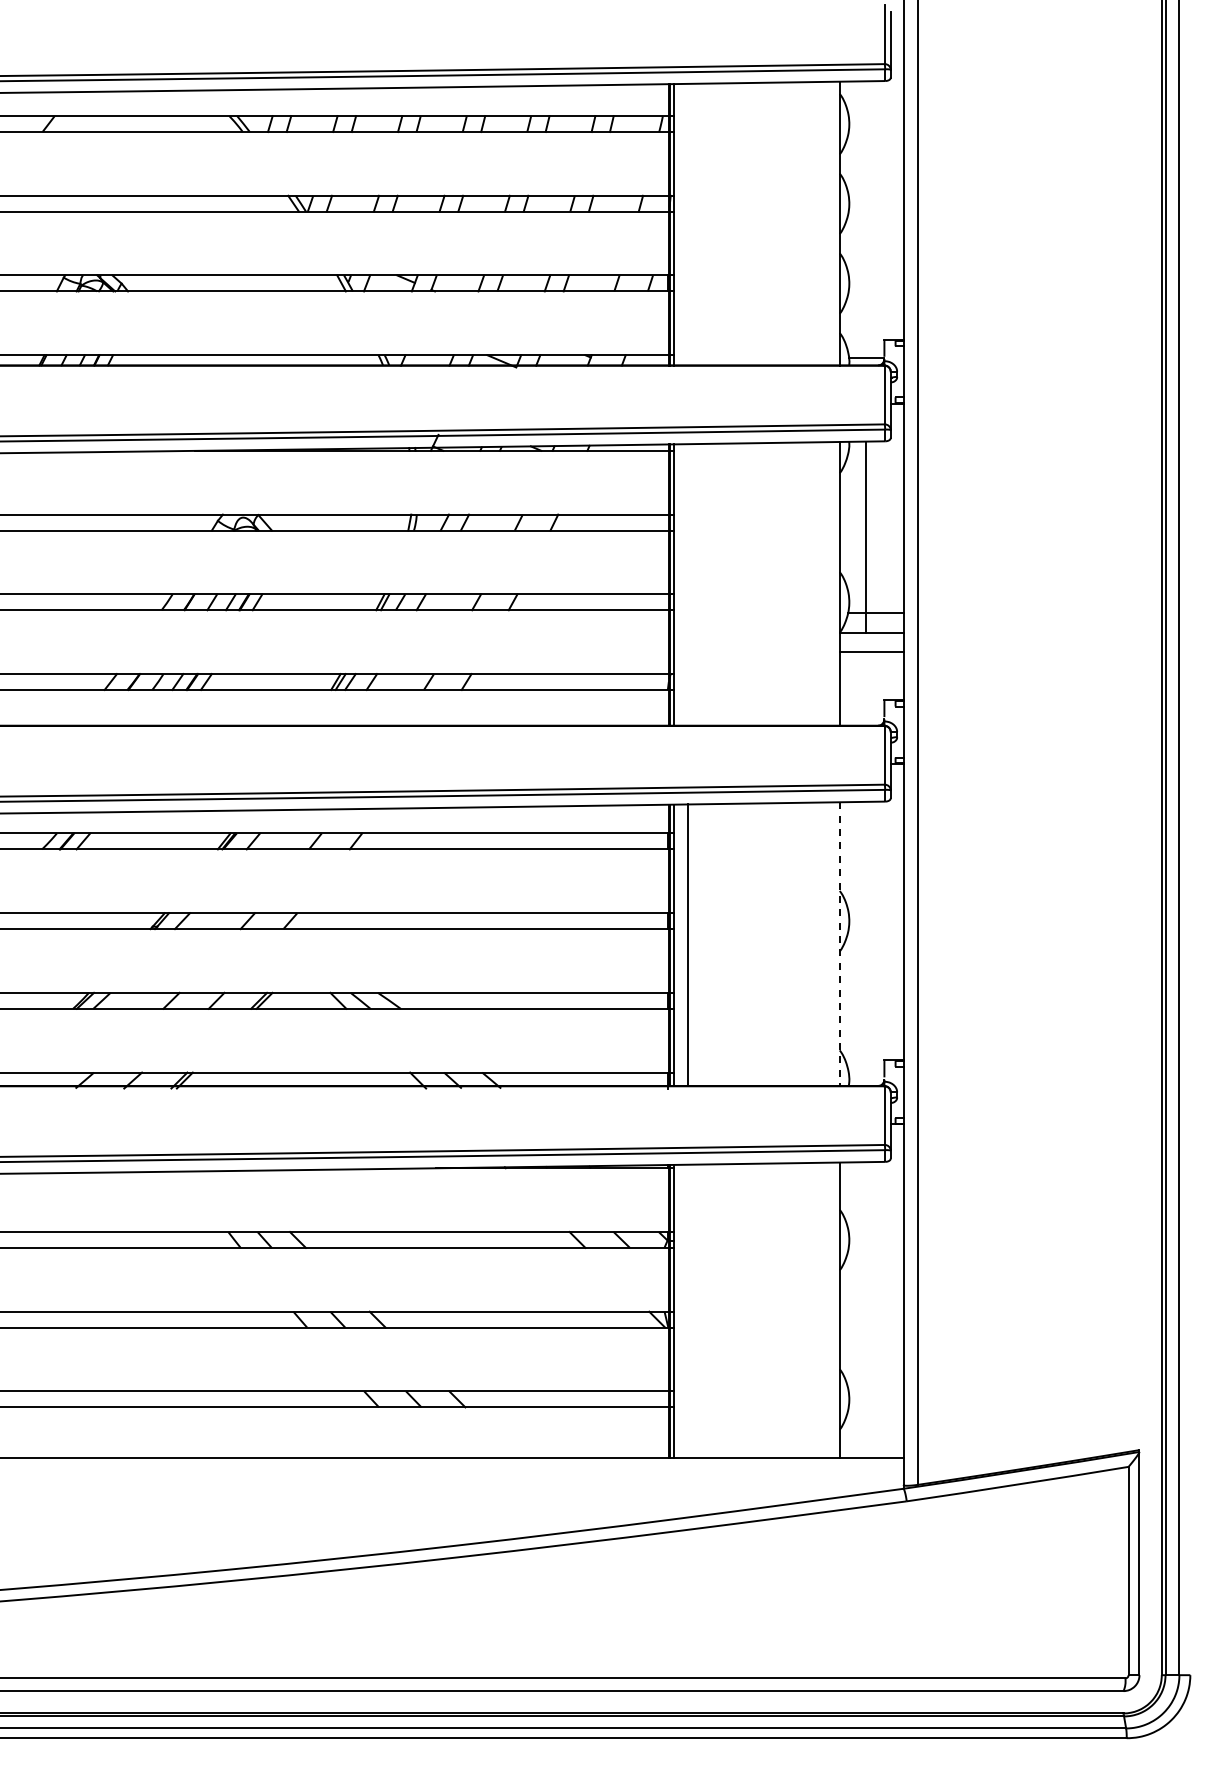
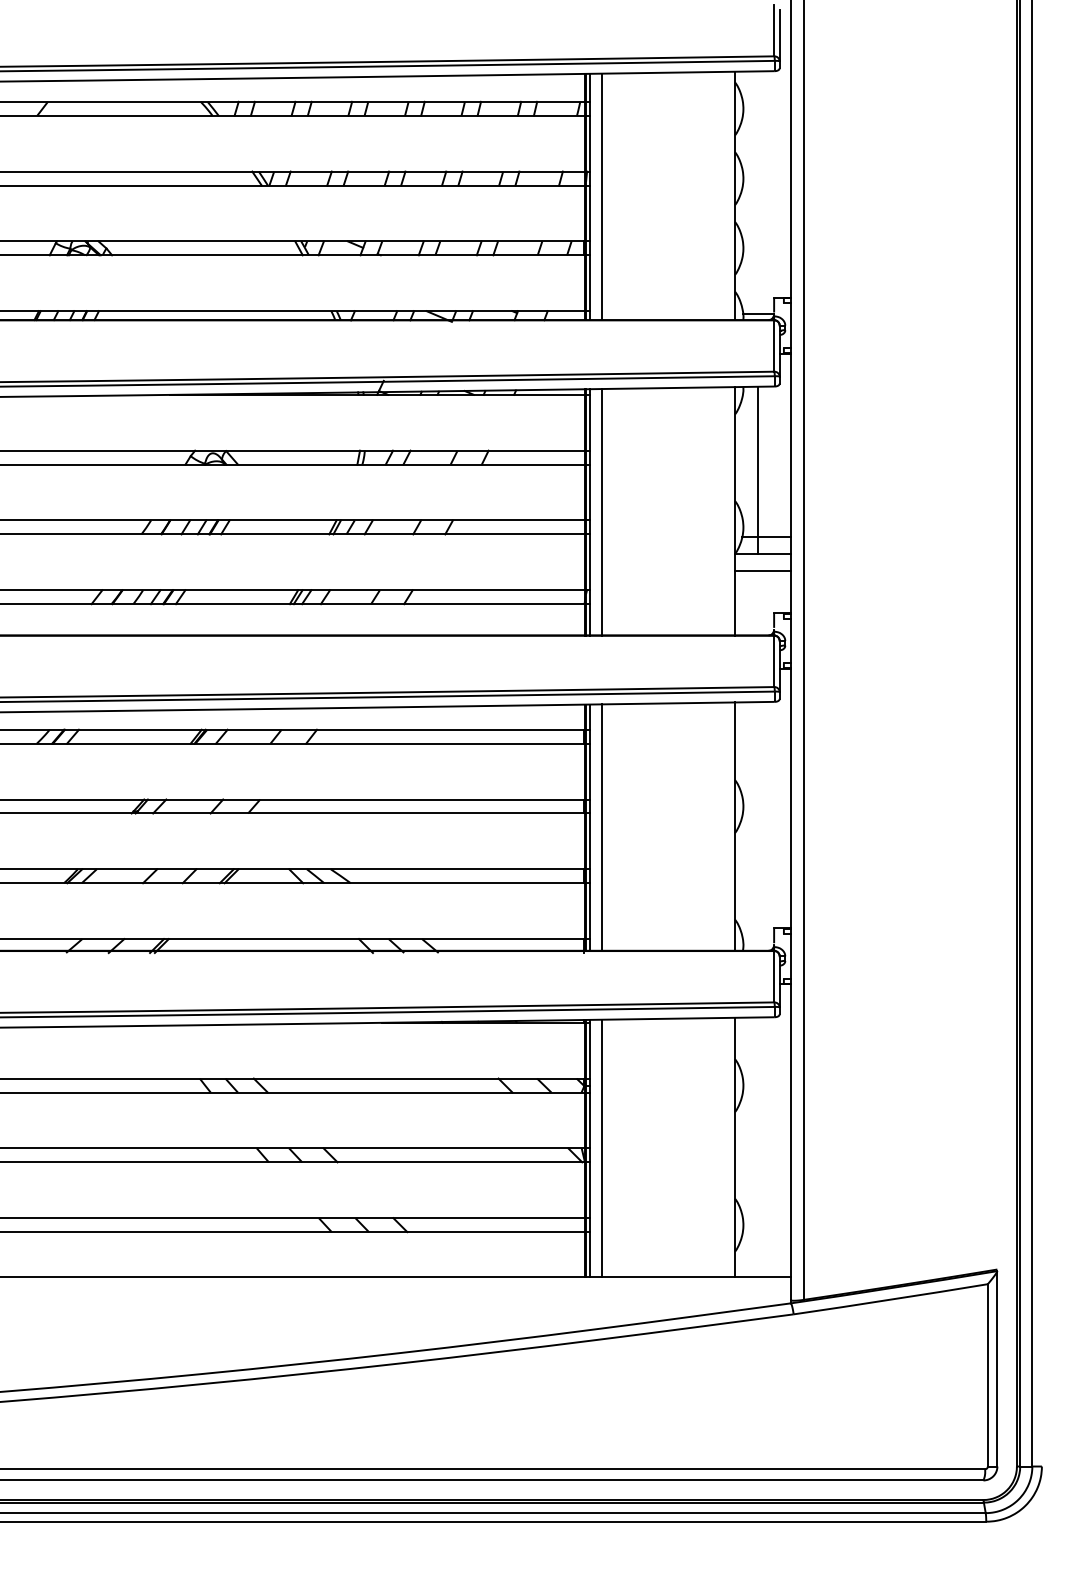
line: (688, 224) -> (602, 196), added
line: (688, 585) -> (602, 512), added
line: (839, 944) -> (734, 826), dashed -> solid
line: (688, 1311) -> (602, 1148), added

